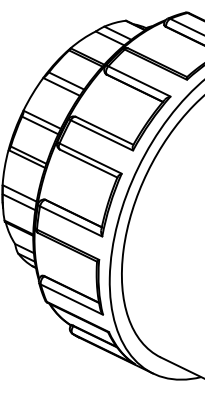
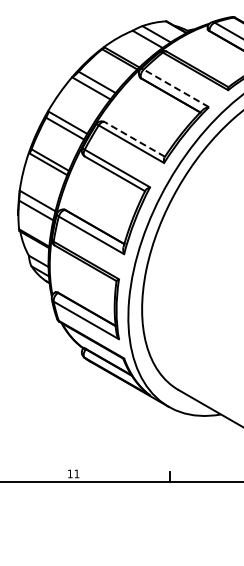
line: (139, 81) -> (176, 88), solid -> dashed
line: (104, 130) -> (134, 139), solid -> dashed

